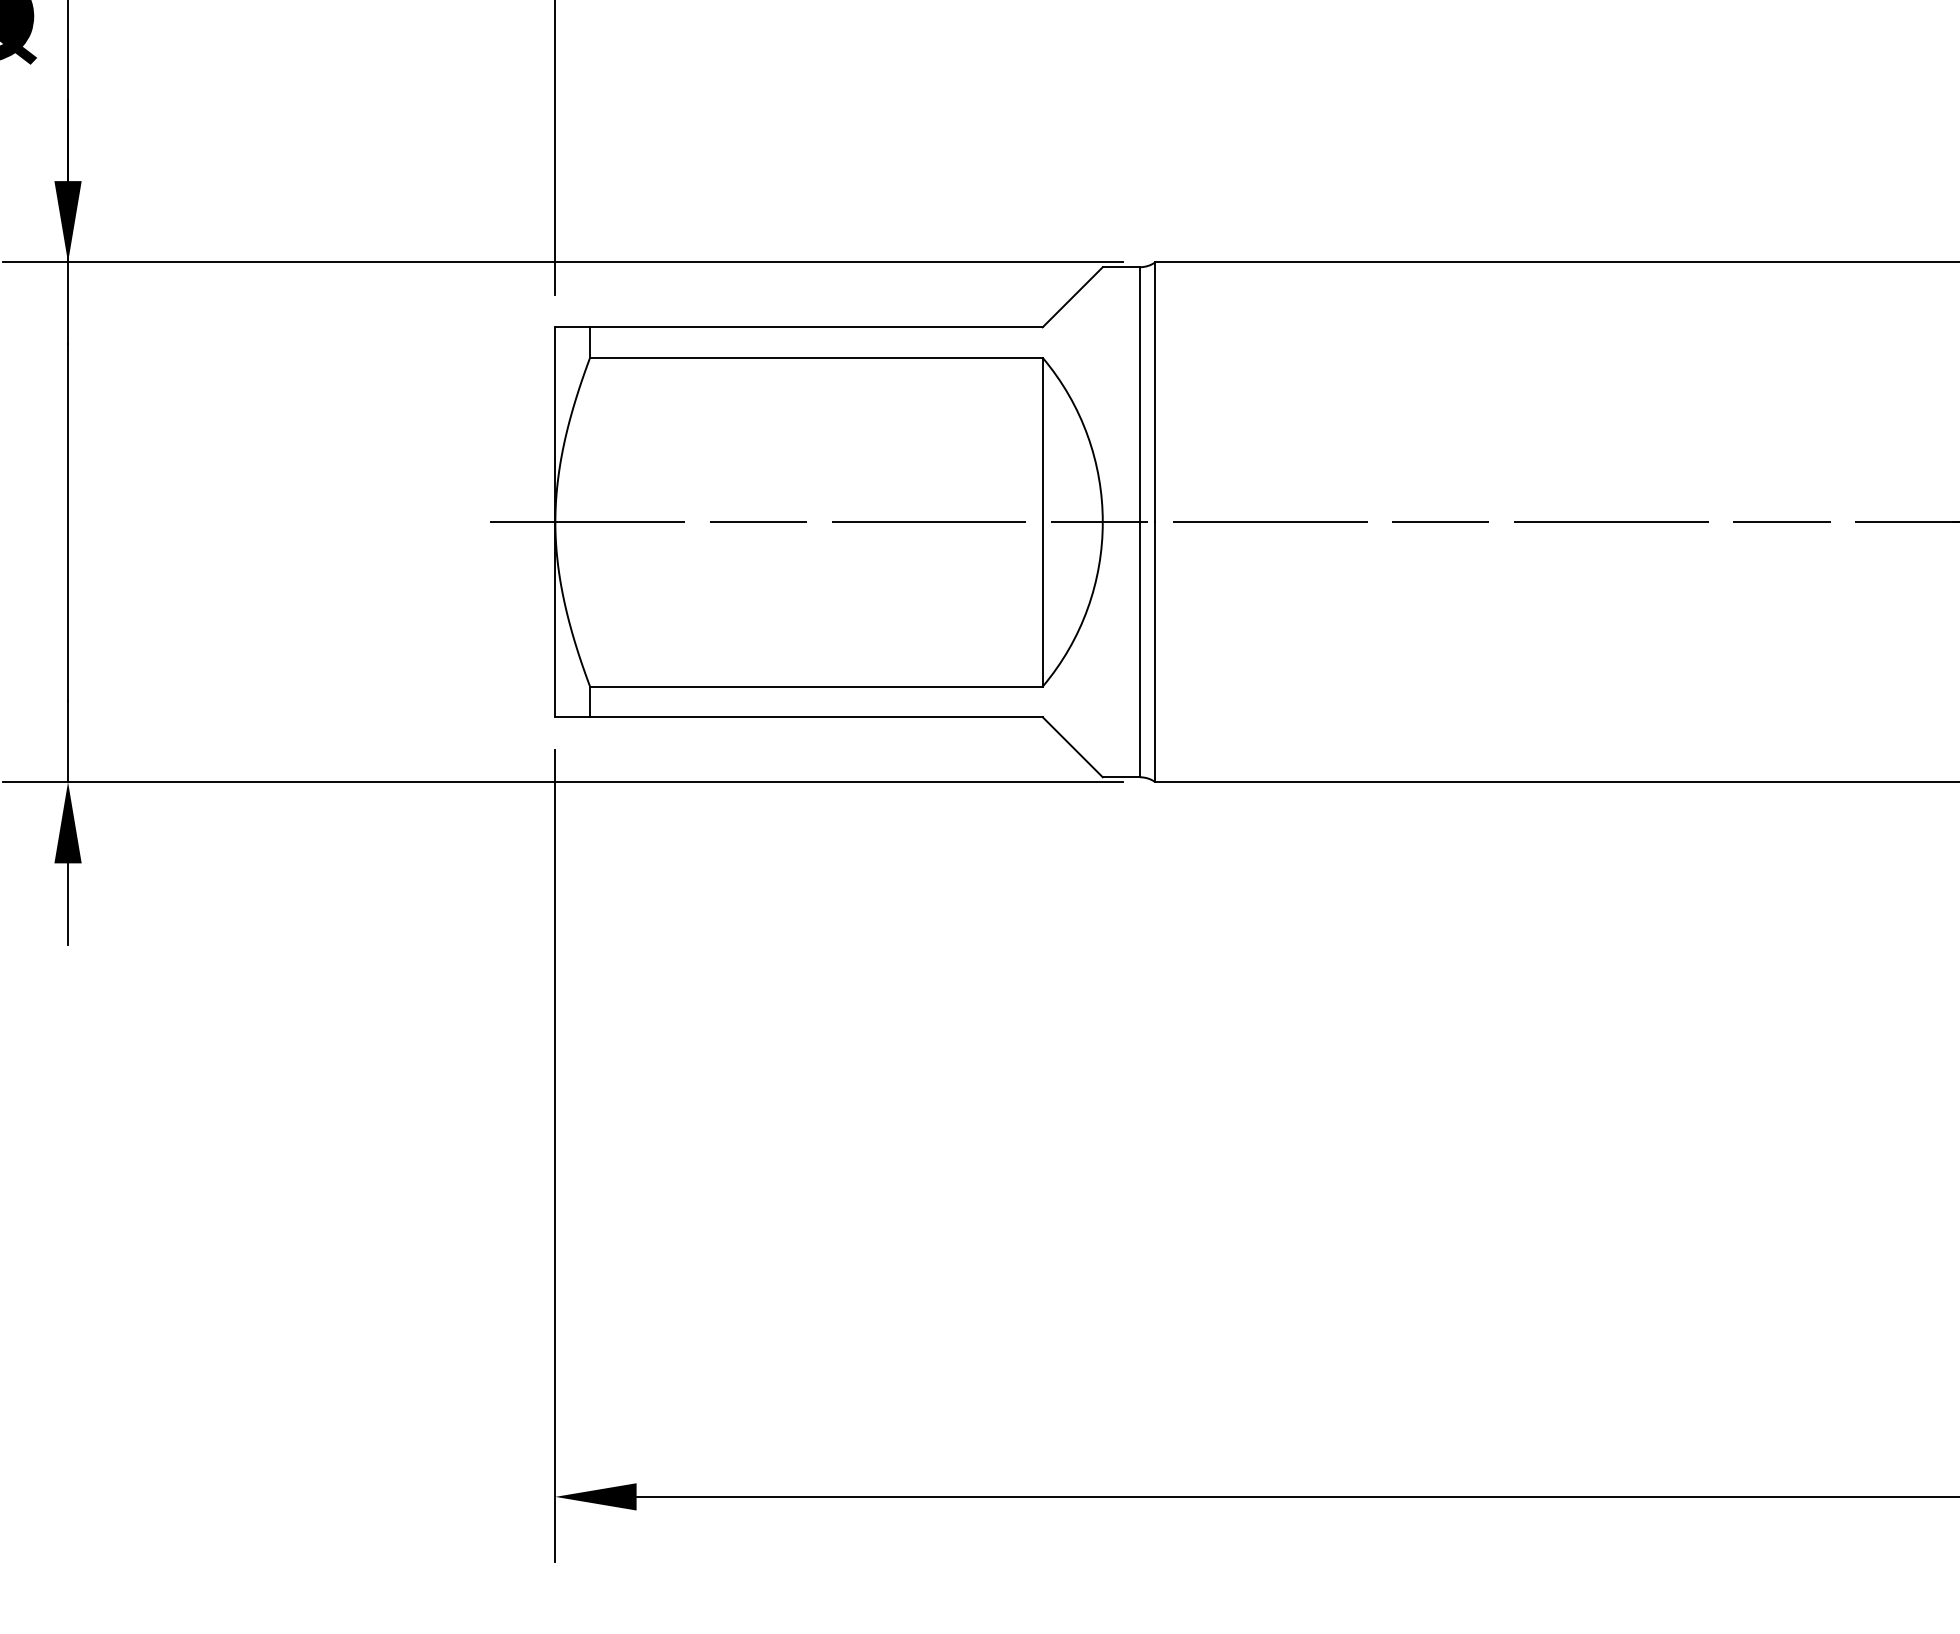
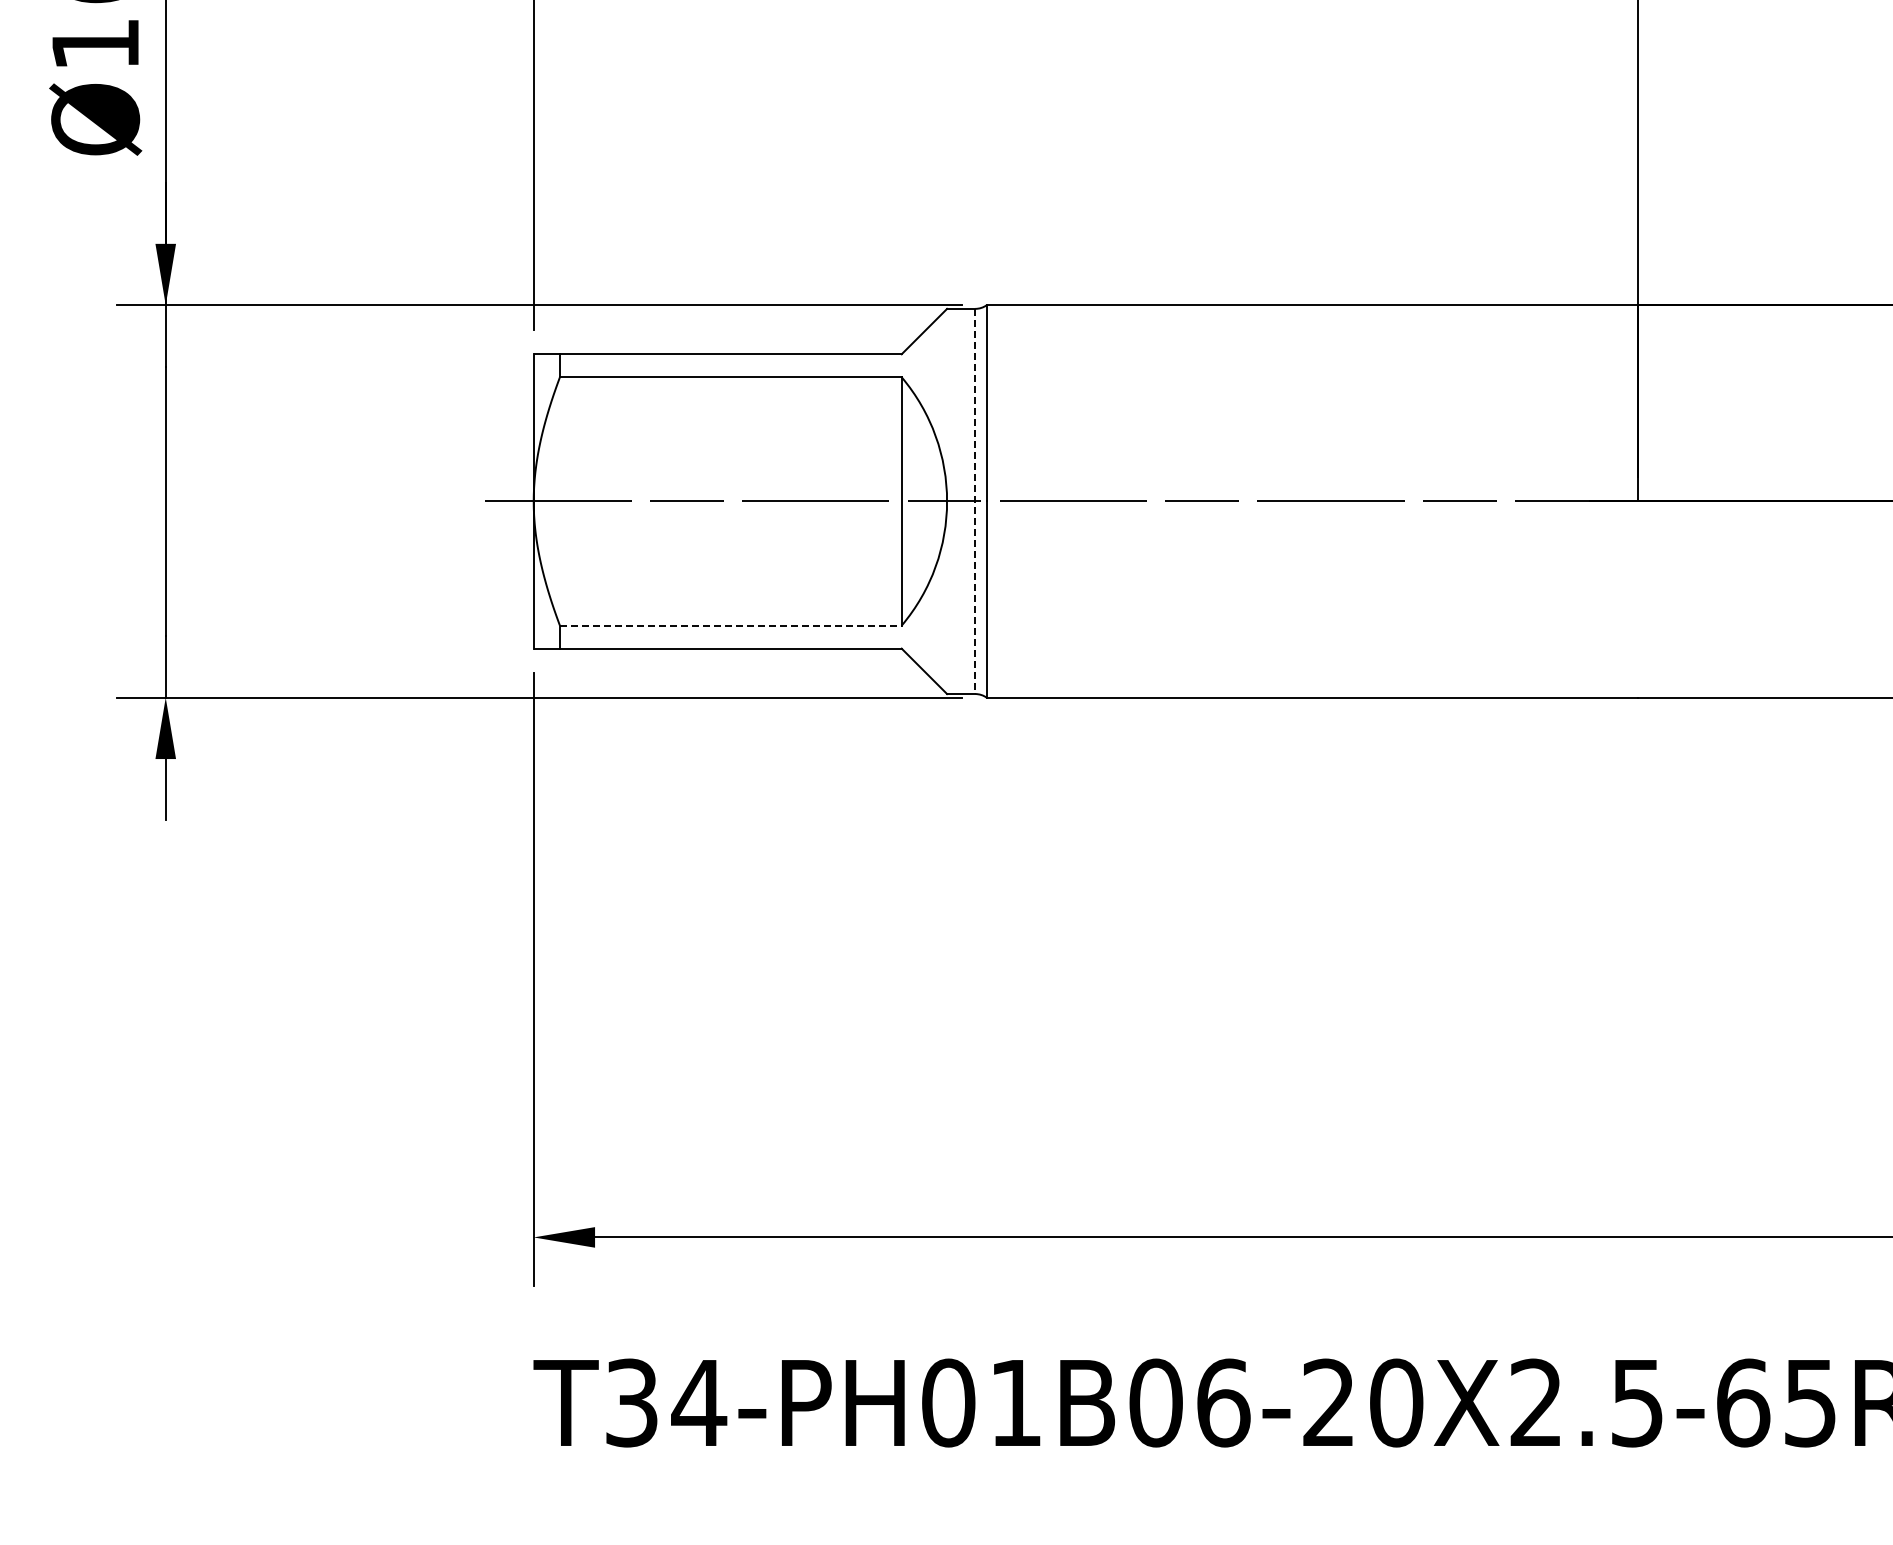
line: (1140, 522) -> (975, 501), solid -> dashed
line: (815, 686) -> (730, 625), solid -> dashed

